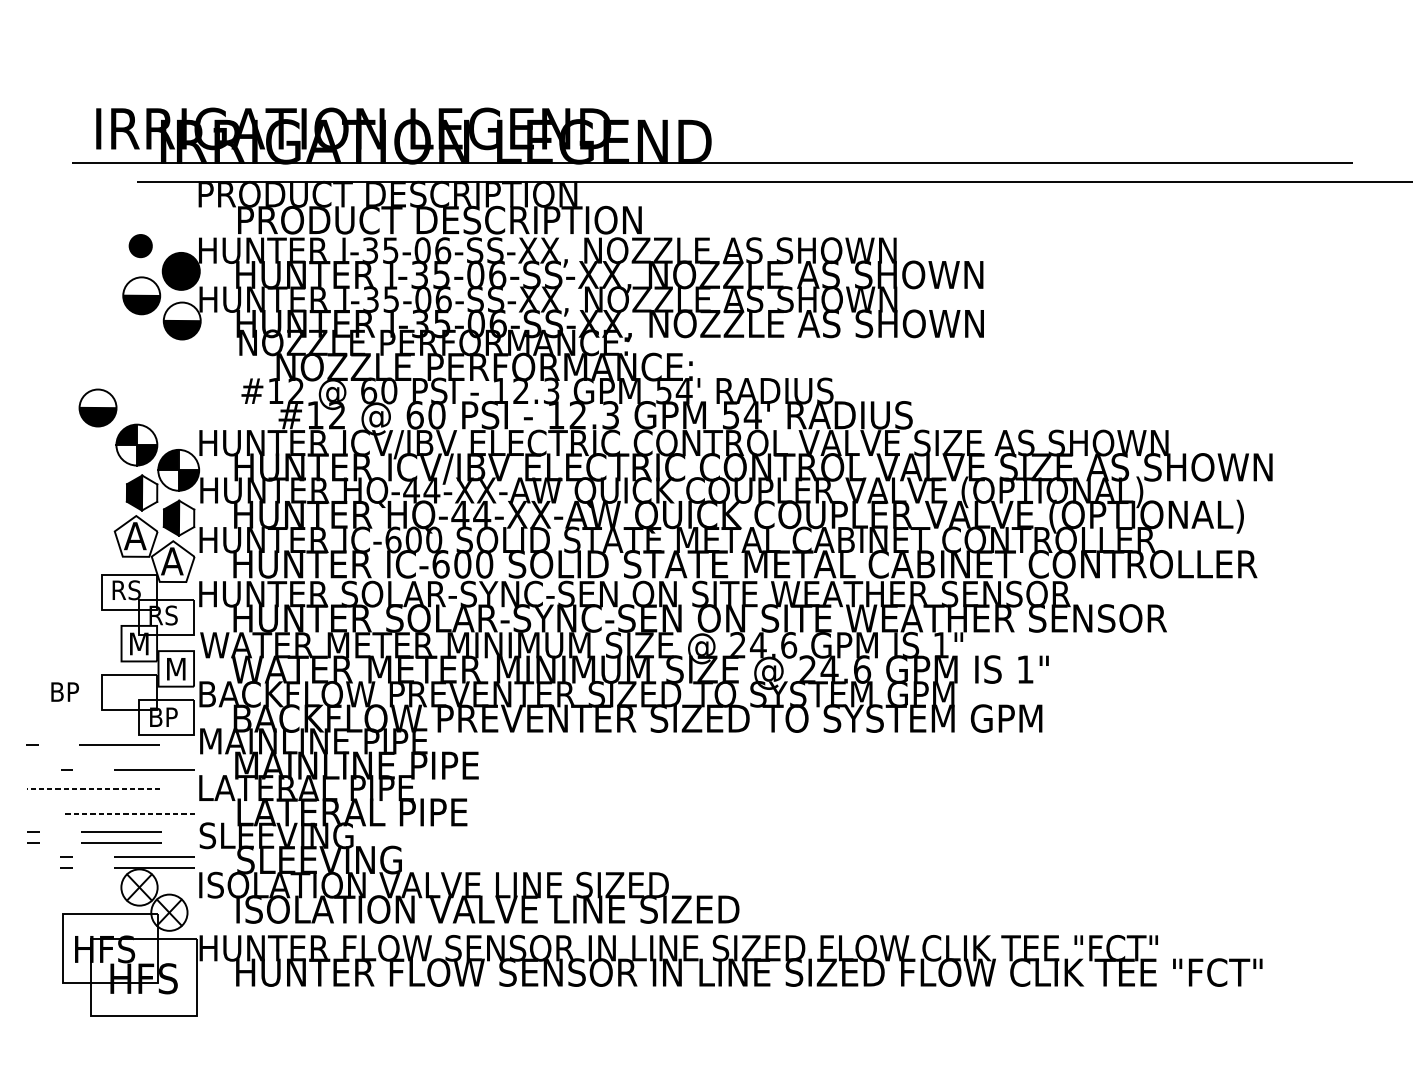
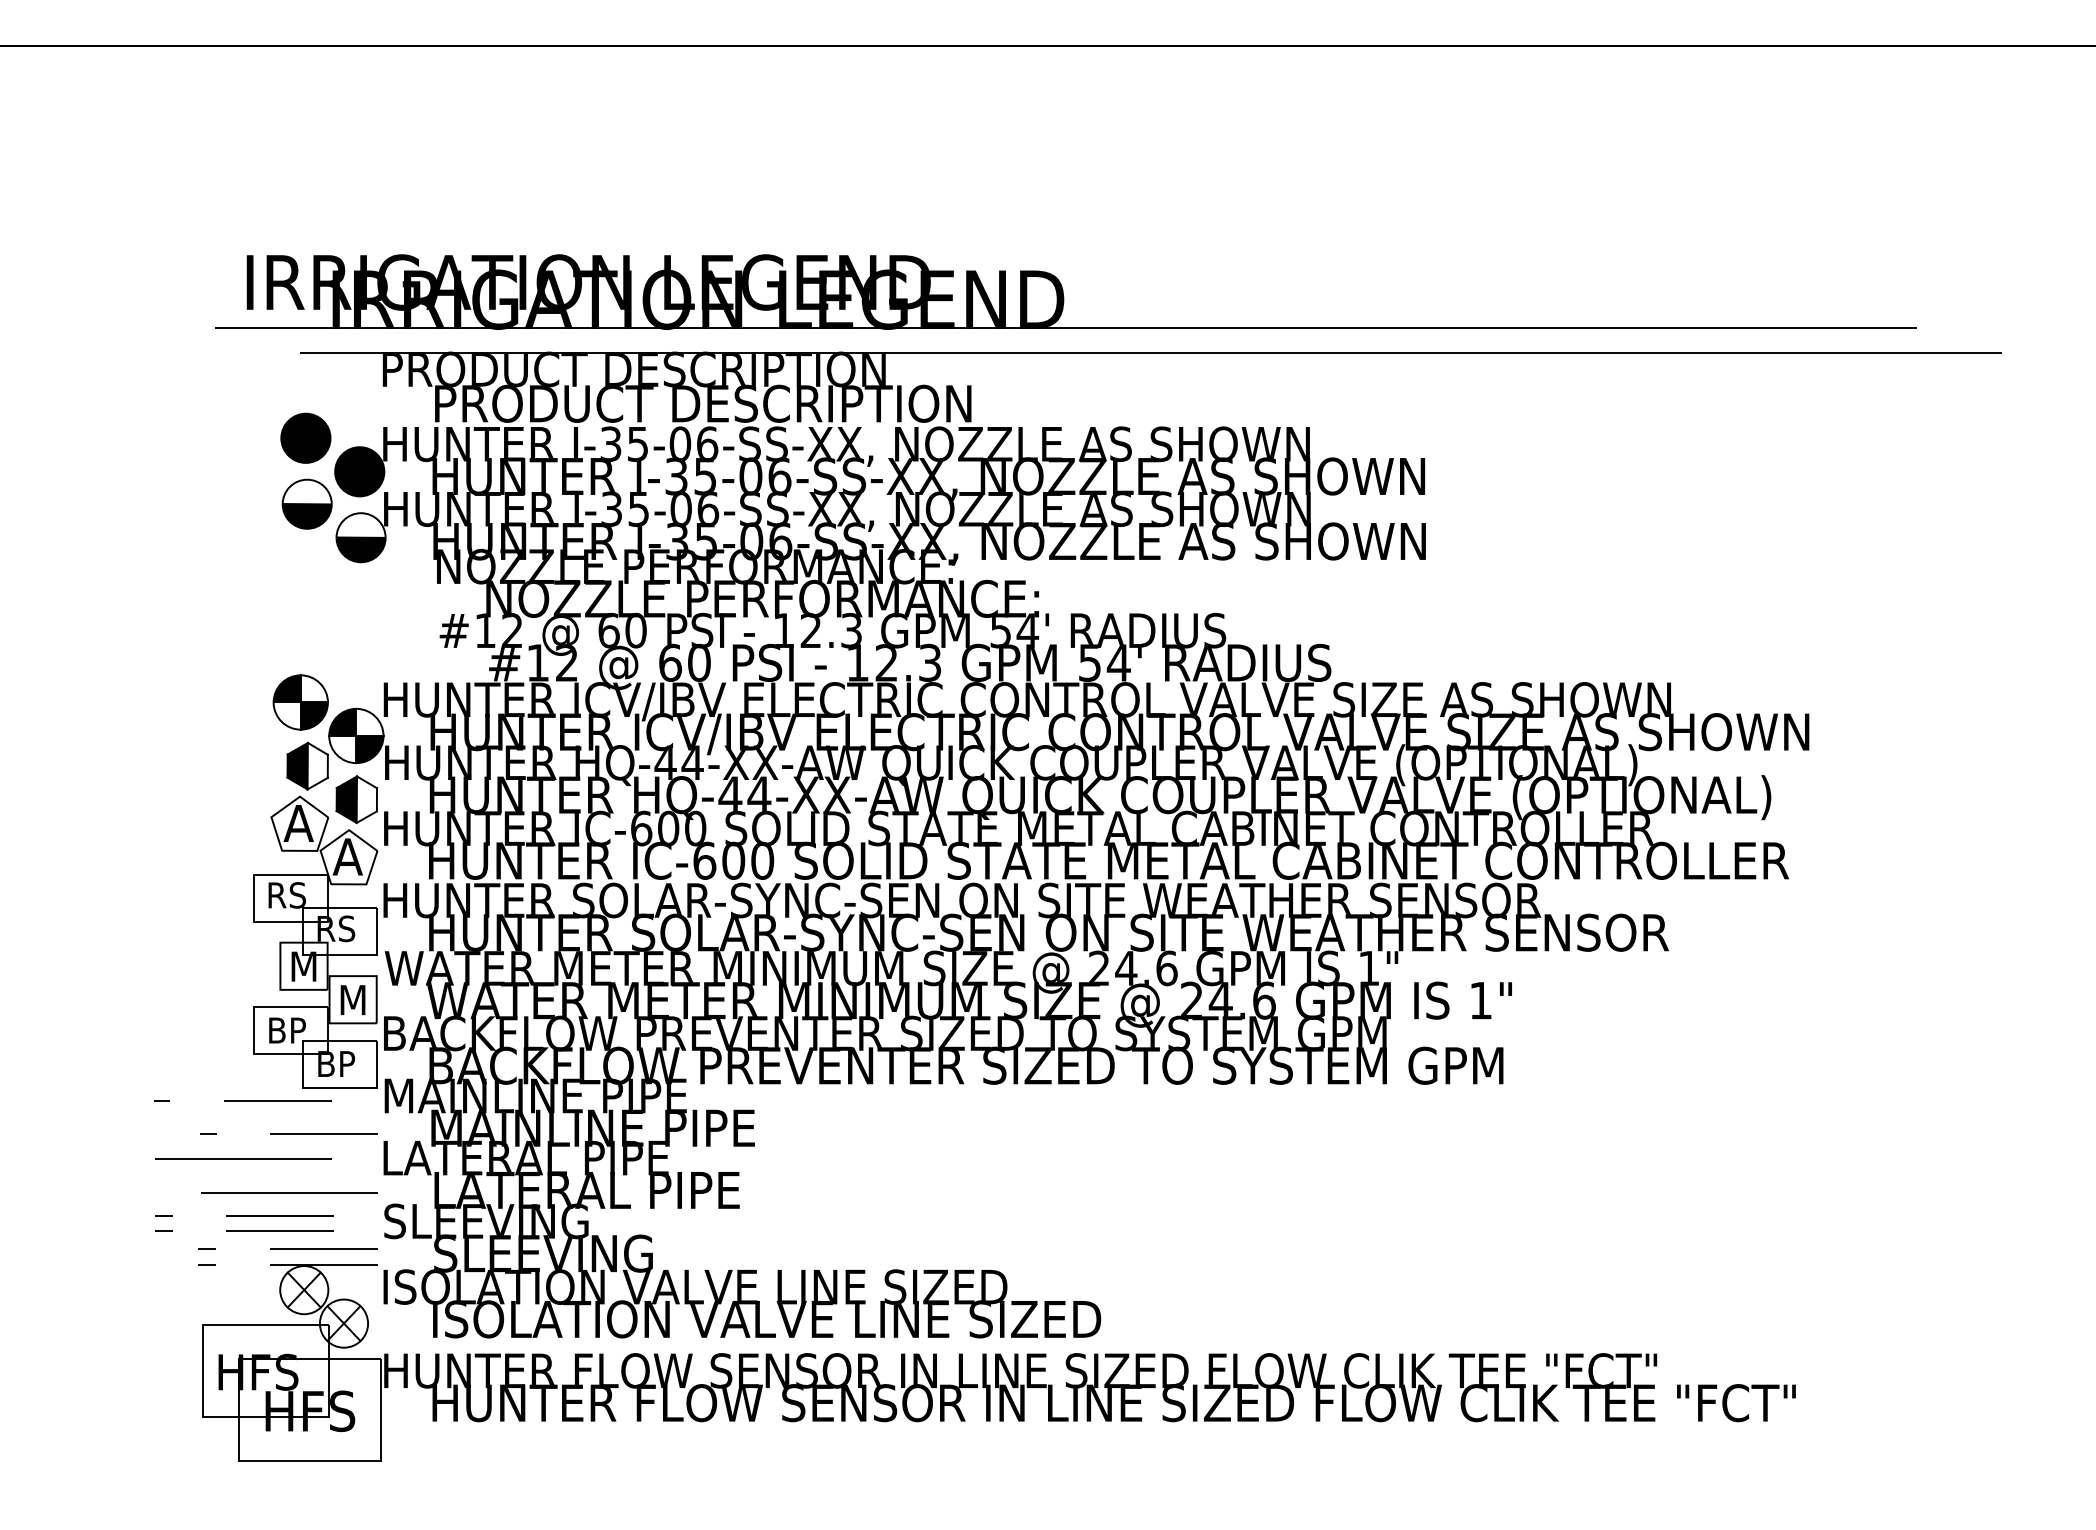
part: (140, 245) -> (305, 437), size x1.67
part: (97, 407) -> (248, 652), removed
text: (65, 692) -> (287, 1030), moved
line: (92, 789) -> (242, 1159), dashed -> solid
line: (128, 814) -> (289, 1192), dashed -> solid

